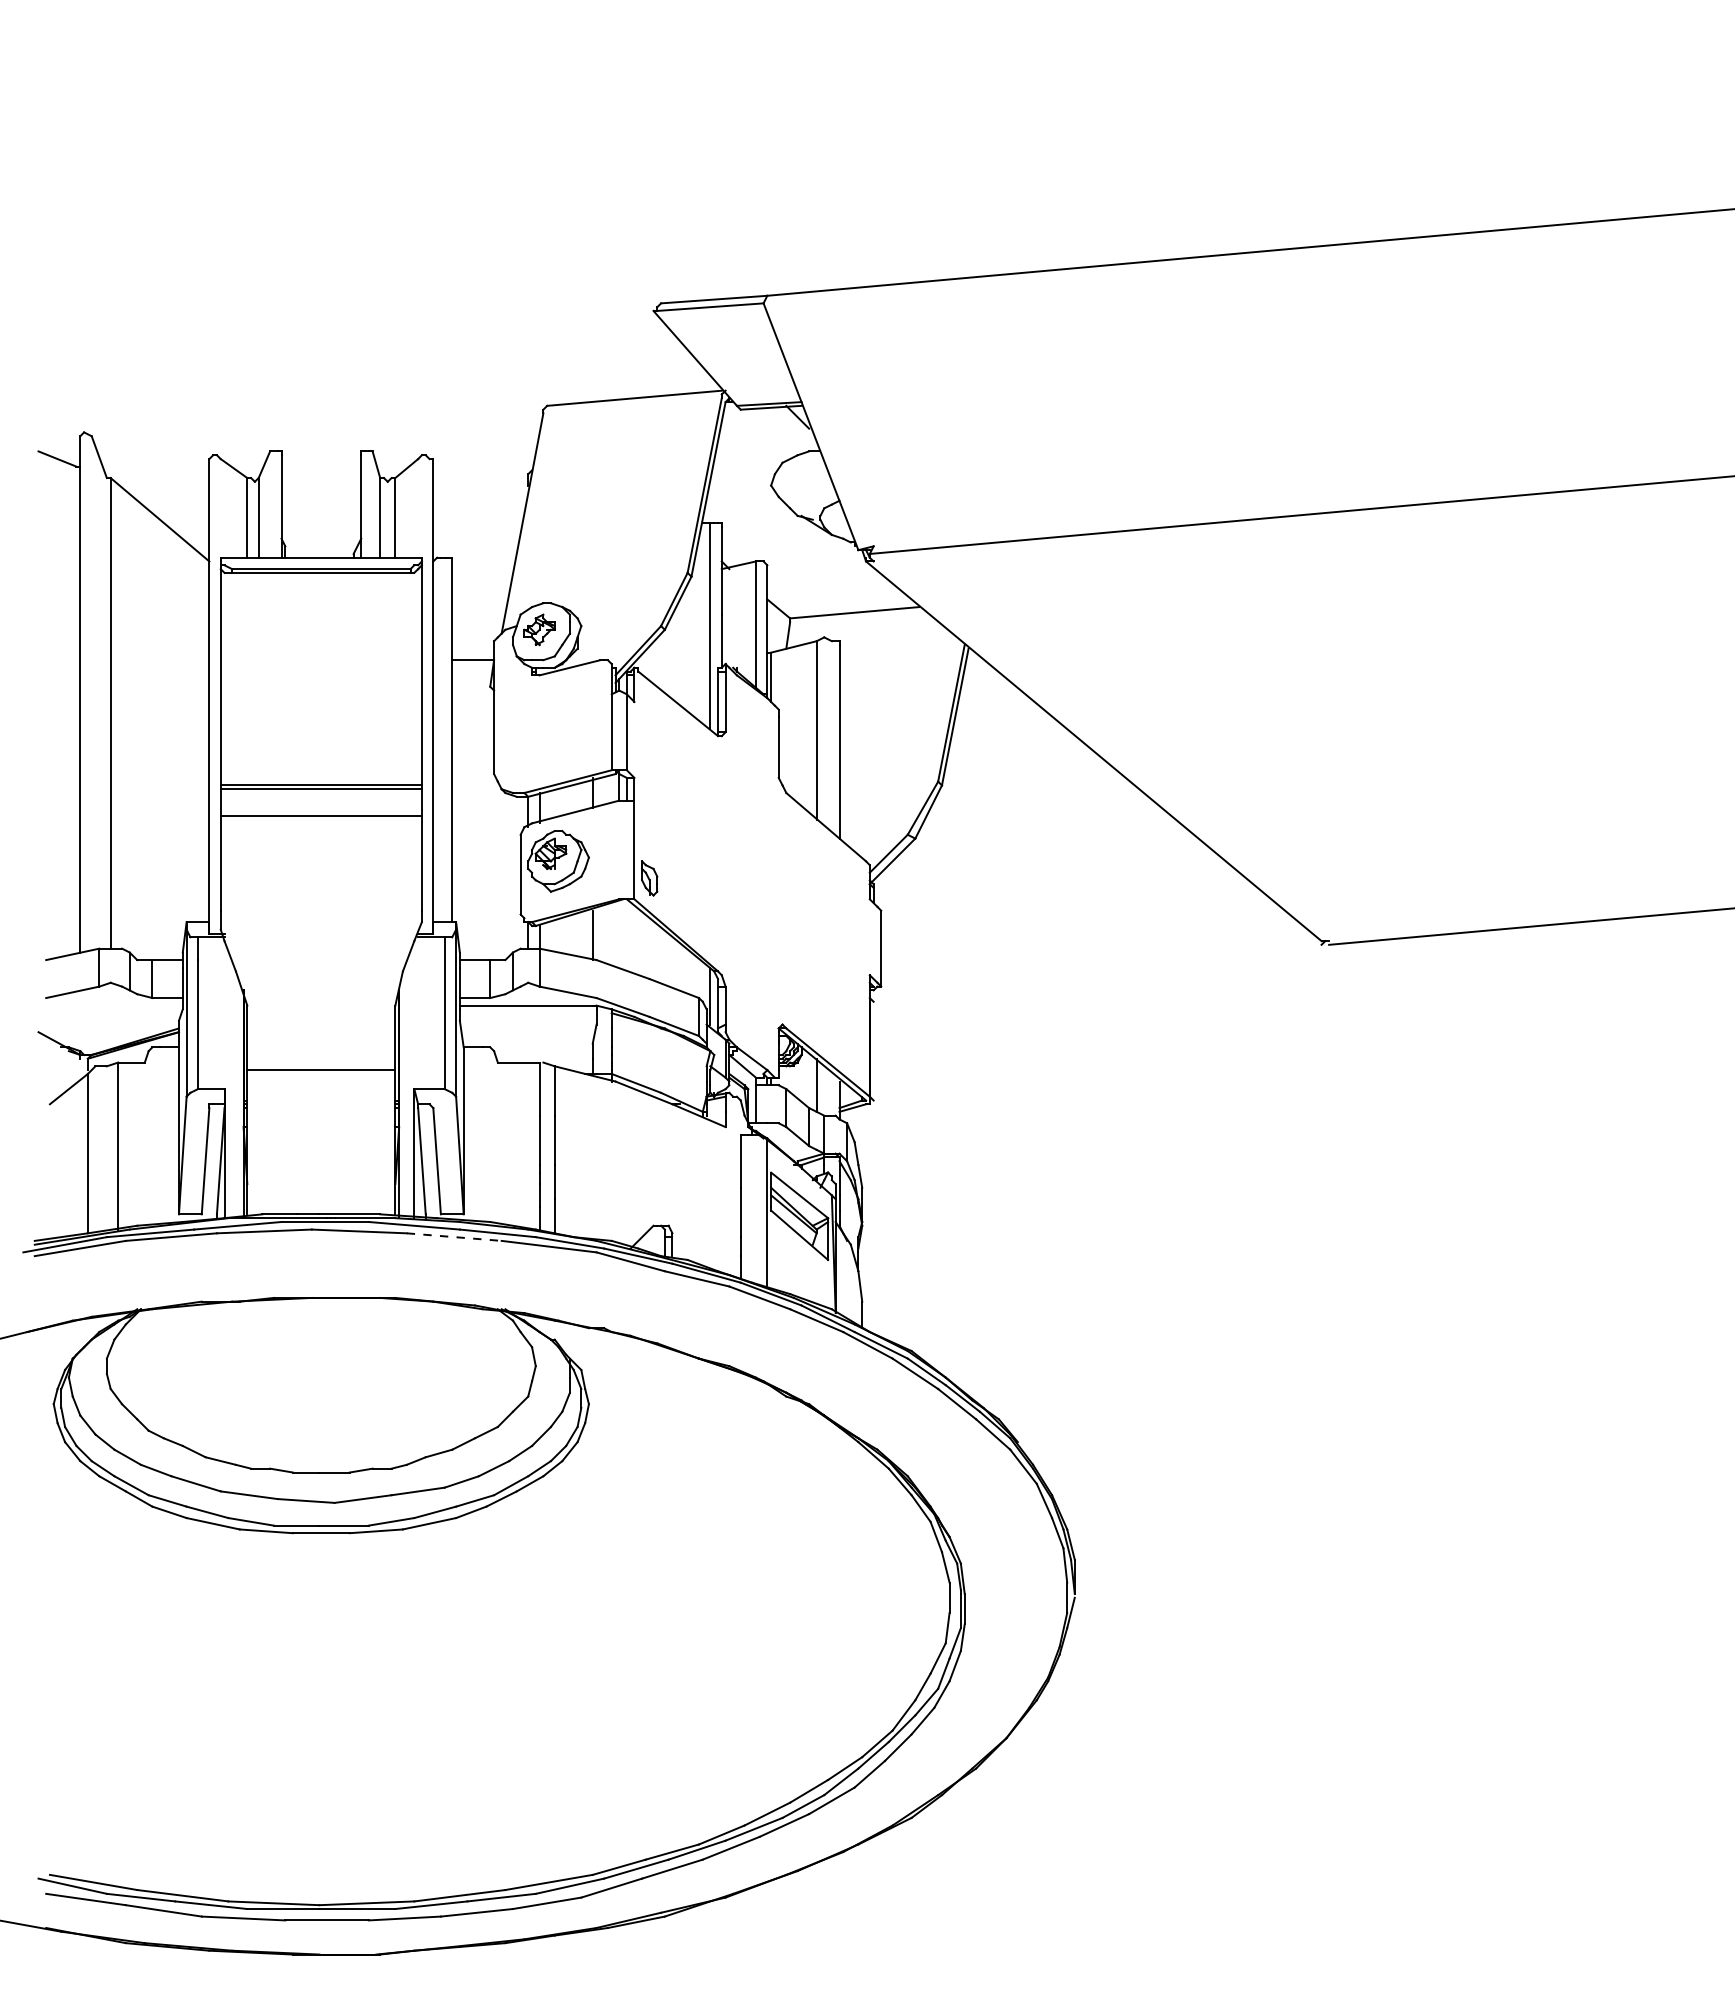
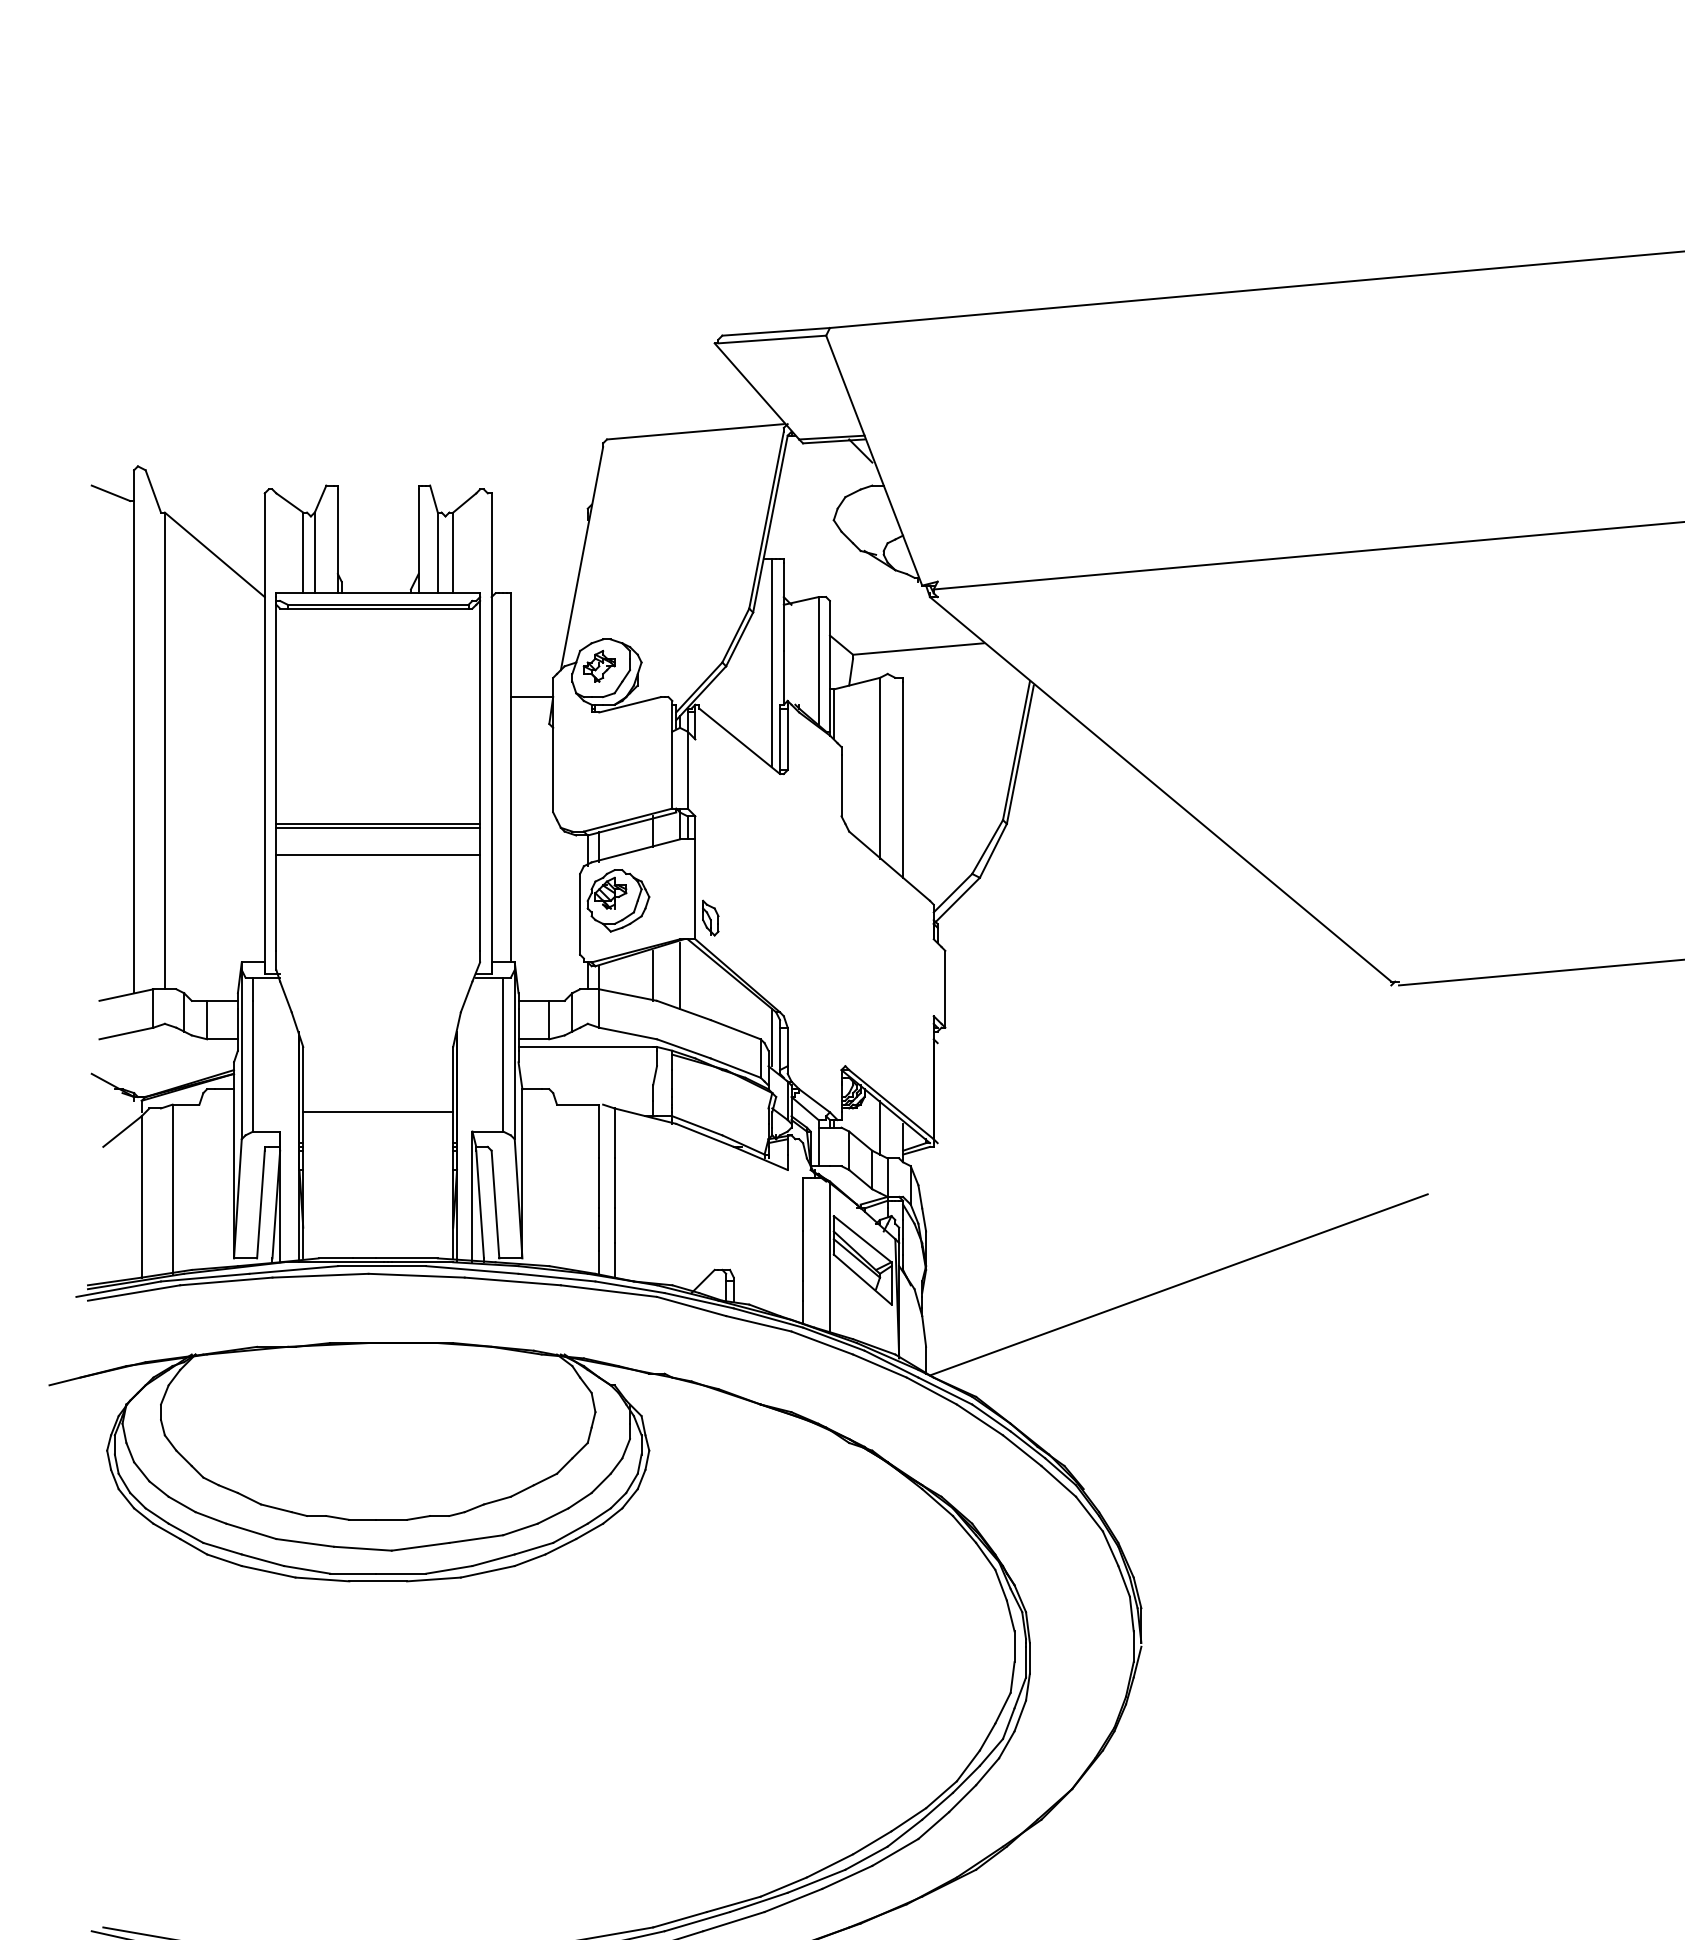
line: (619, 935) -> (680, 975), added
line: (454, 1237) -> (513, 1281), dashed -> solid
line: (1111, 1240) -> (1178, 1284), added

